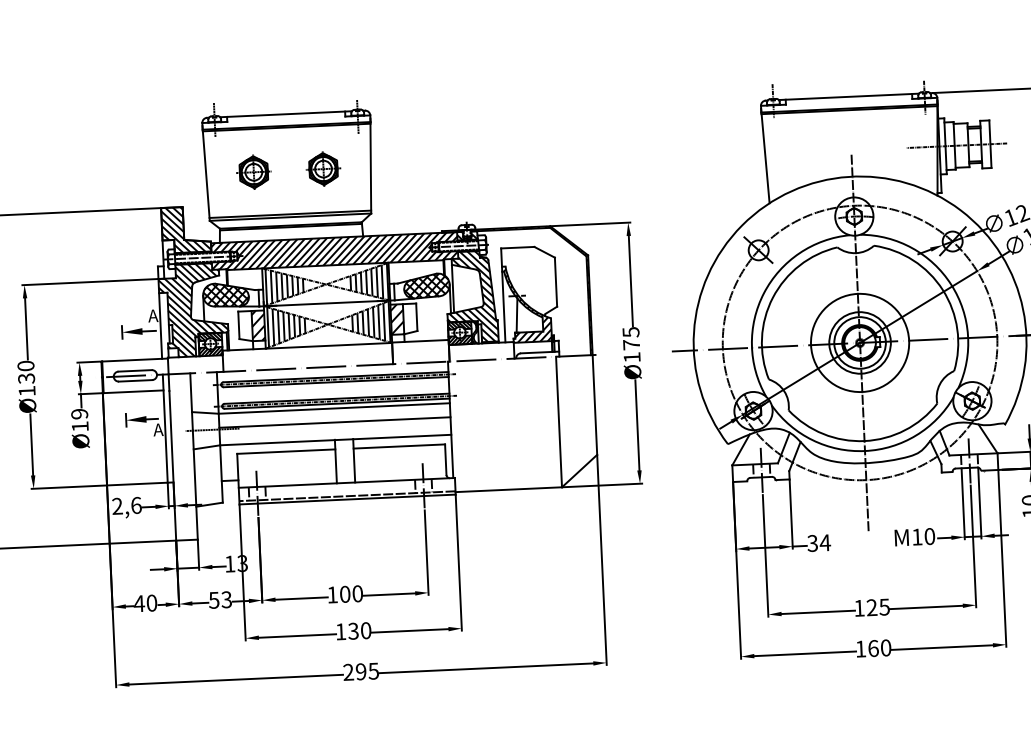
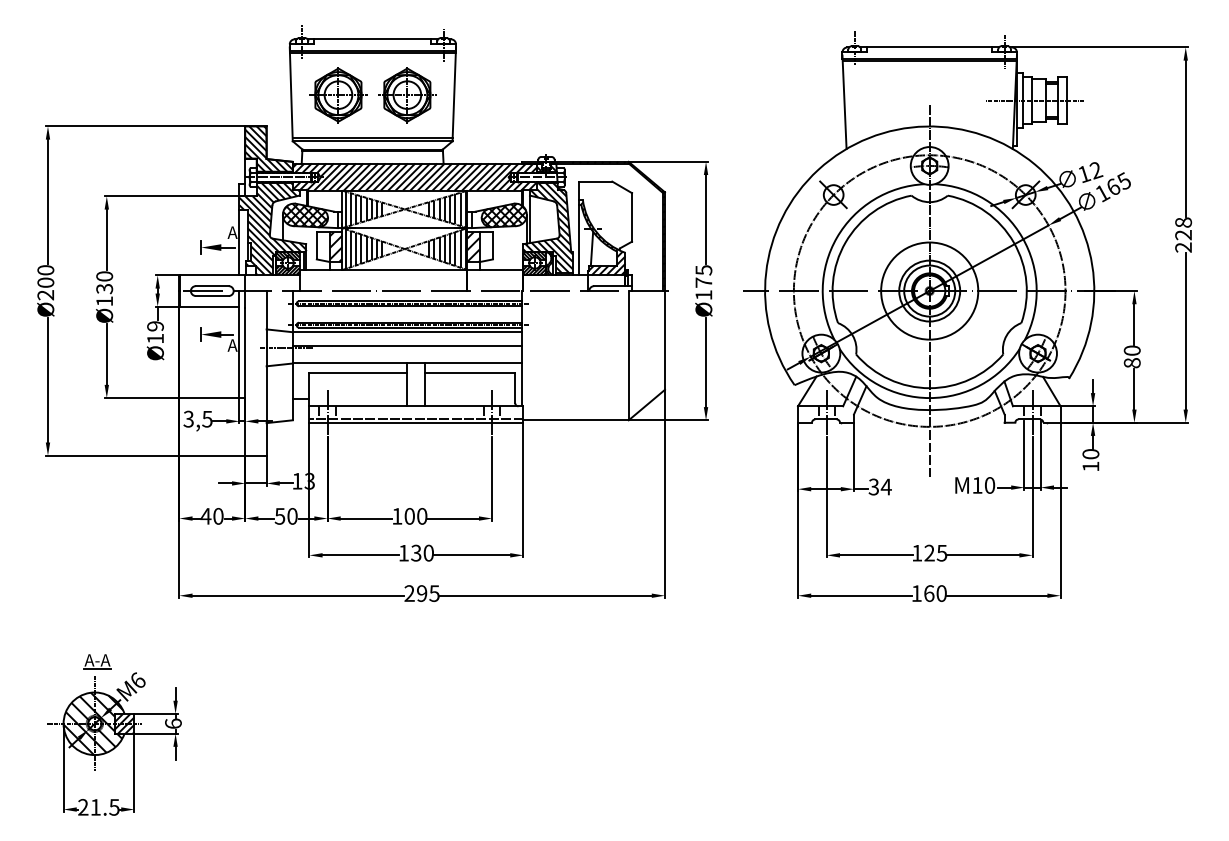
part: (323, 169) -> (407, 95), size x1.67
part: (253, 172) -> (338, 95), size x1.67
text: (126, 505) -> (197, 418), 2,6 -> 3,5
text: (226, 599) -> (292, 516), 53 -> 50

